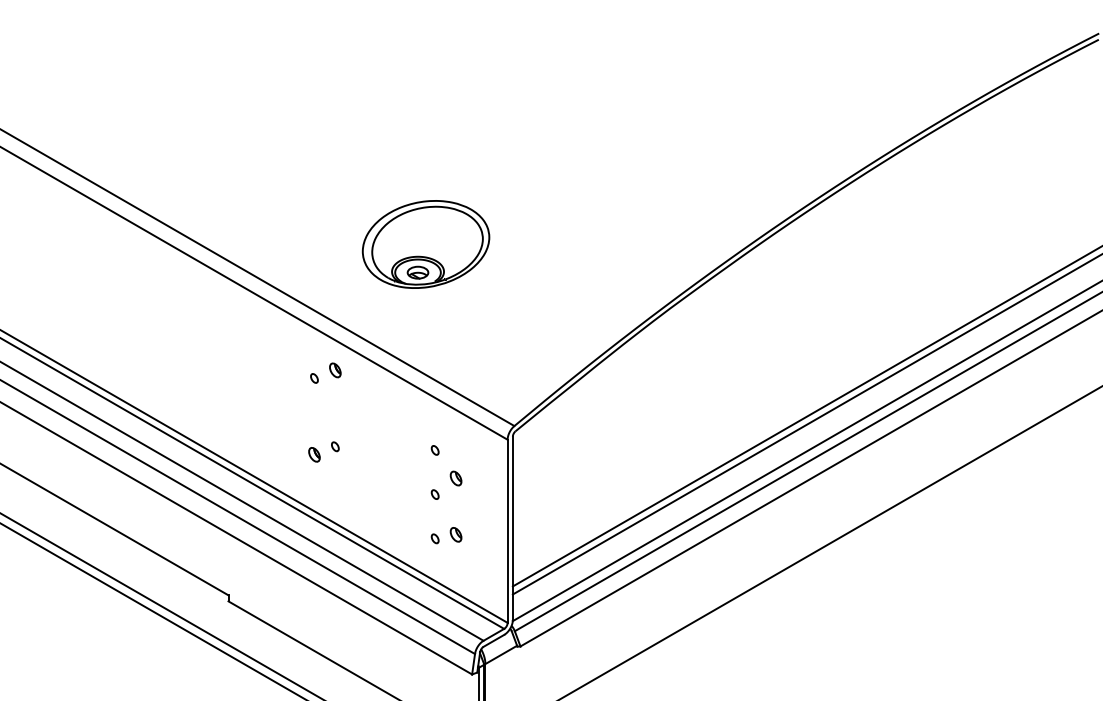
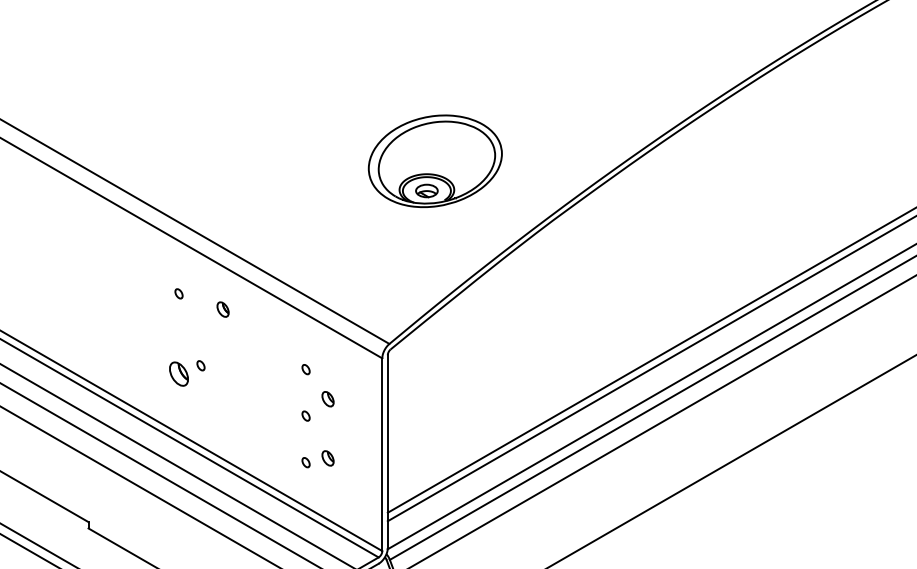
part: (425, 244) -> (434, 161), moved
part: (335, 370) -> (223, 309), moved
part: (314, 454) -> (179, 373), size x1.6

